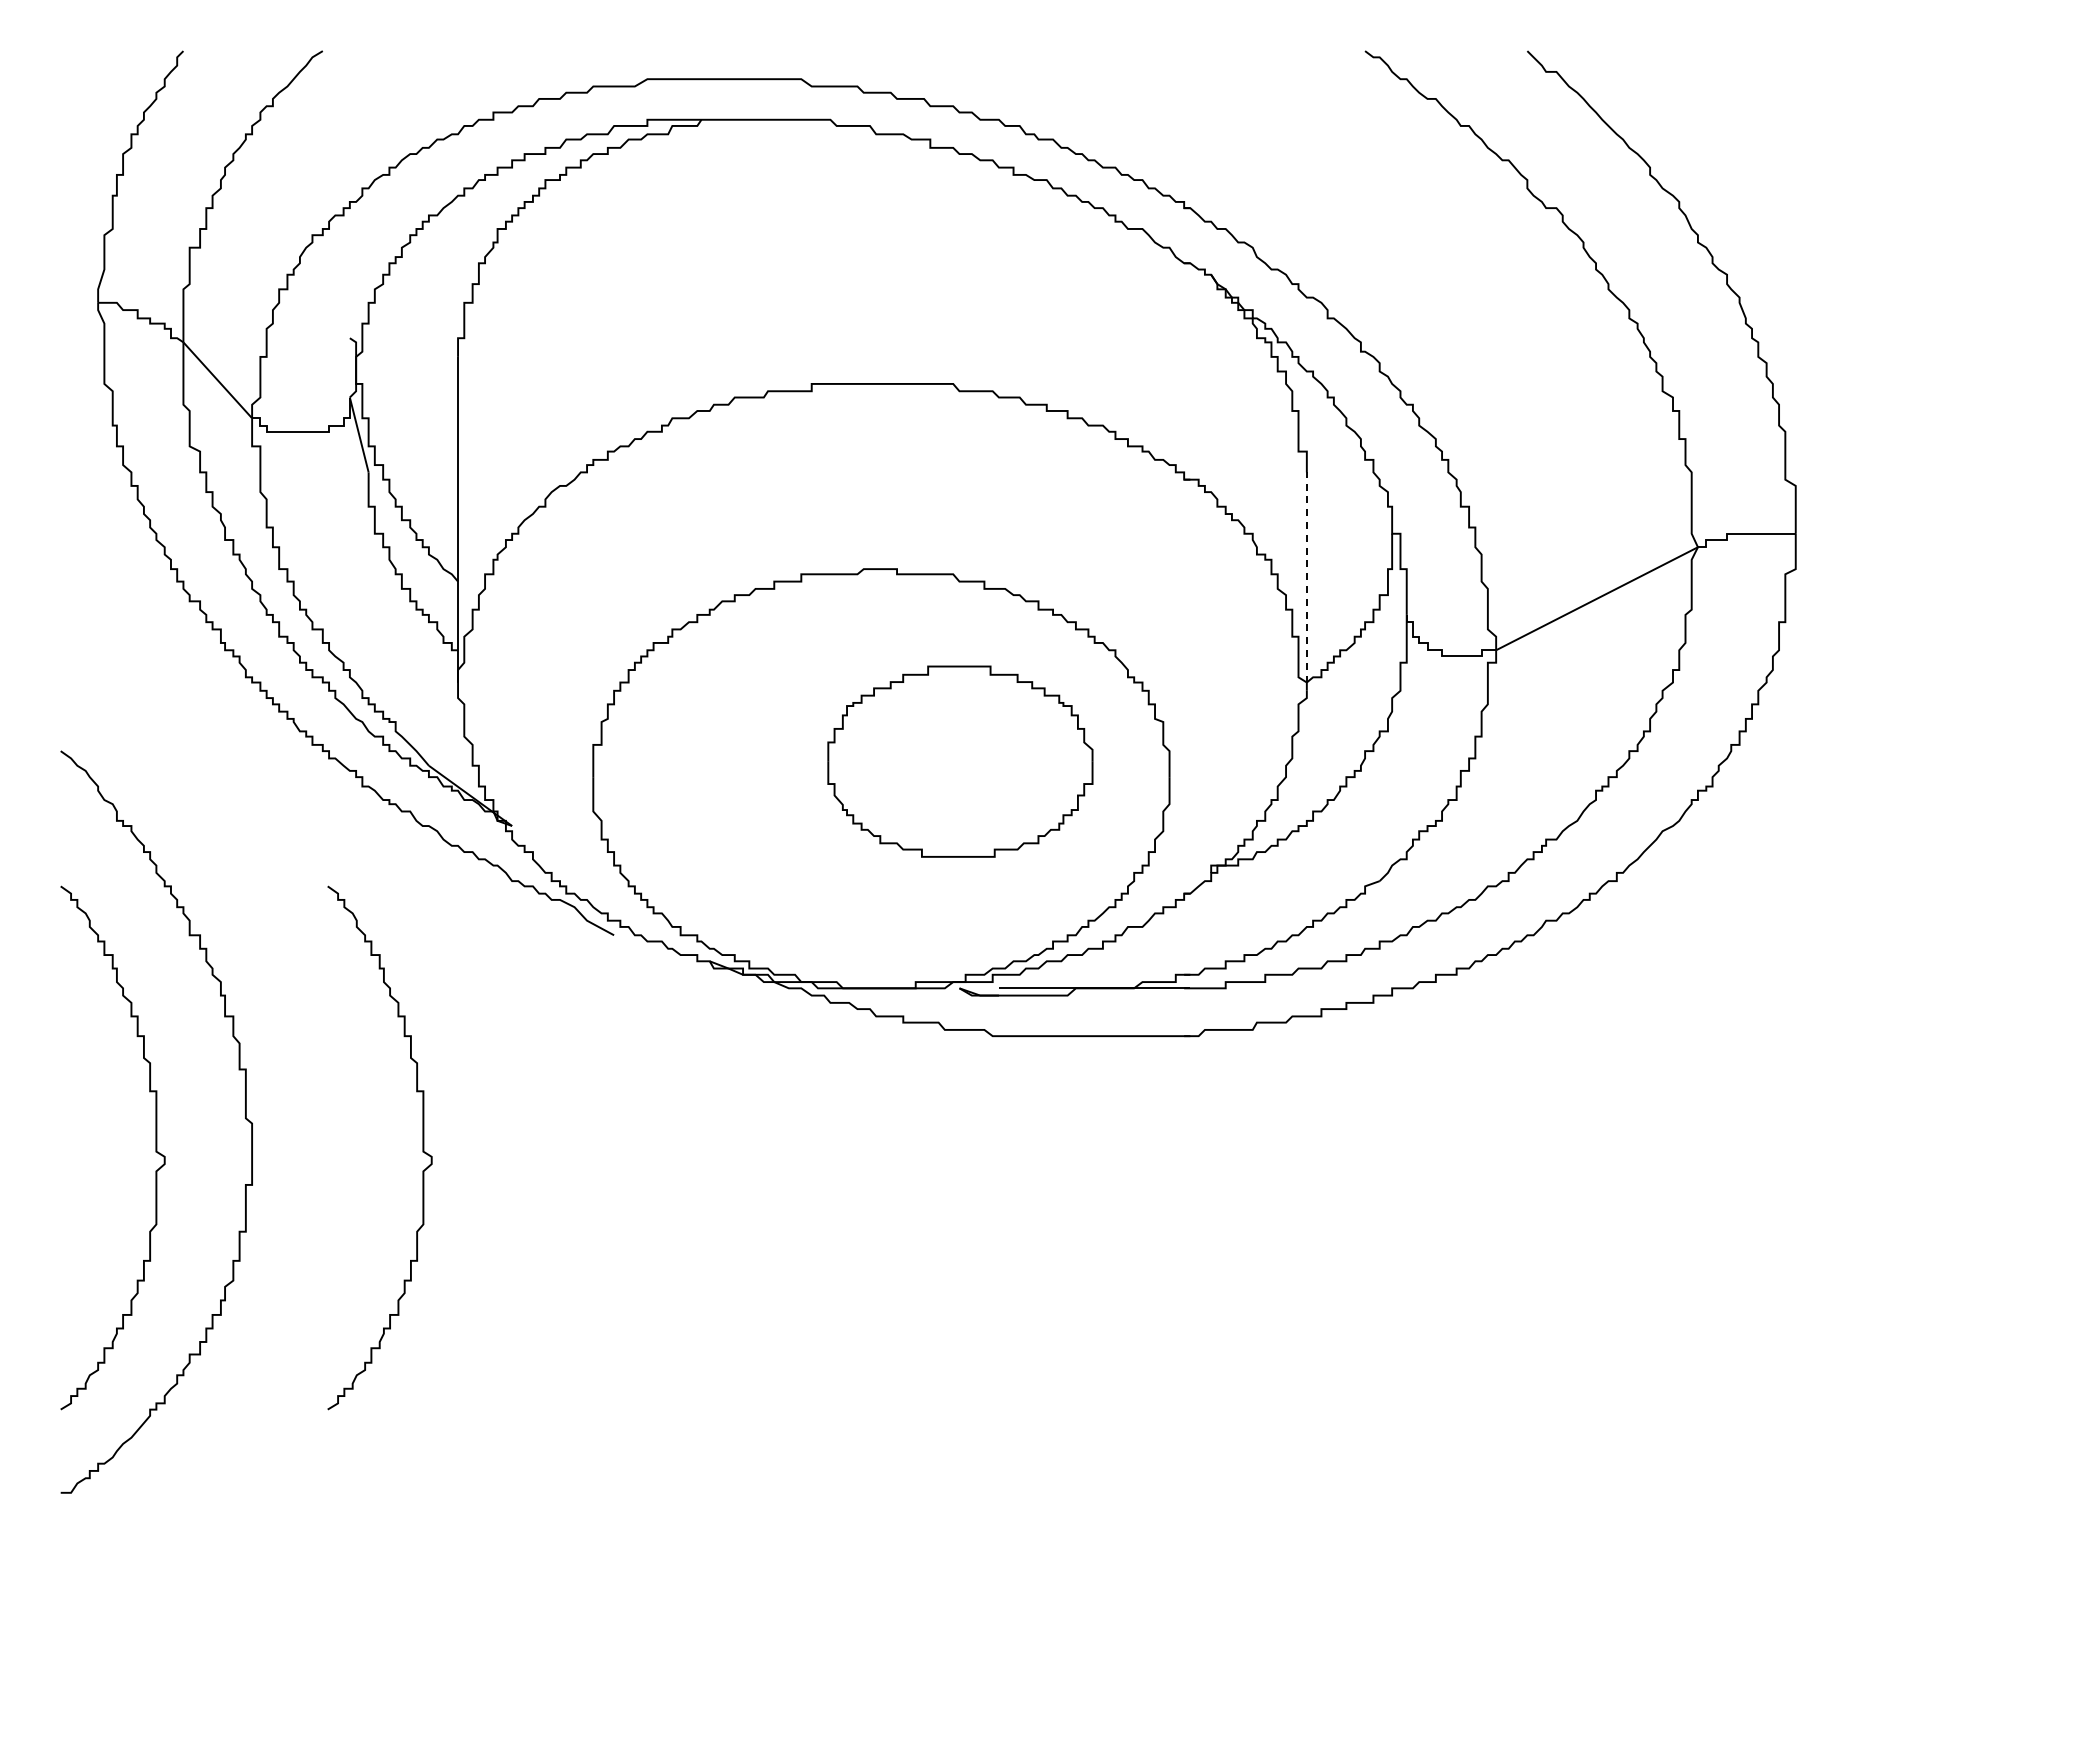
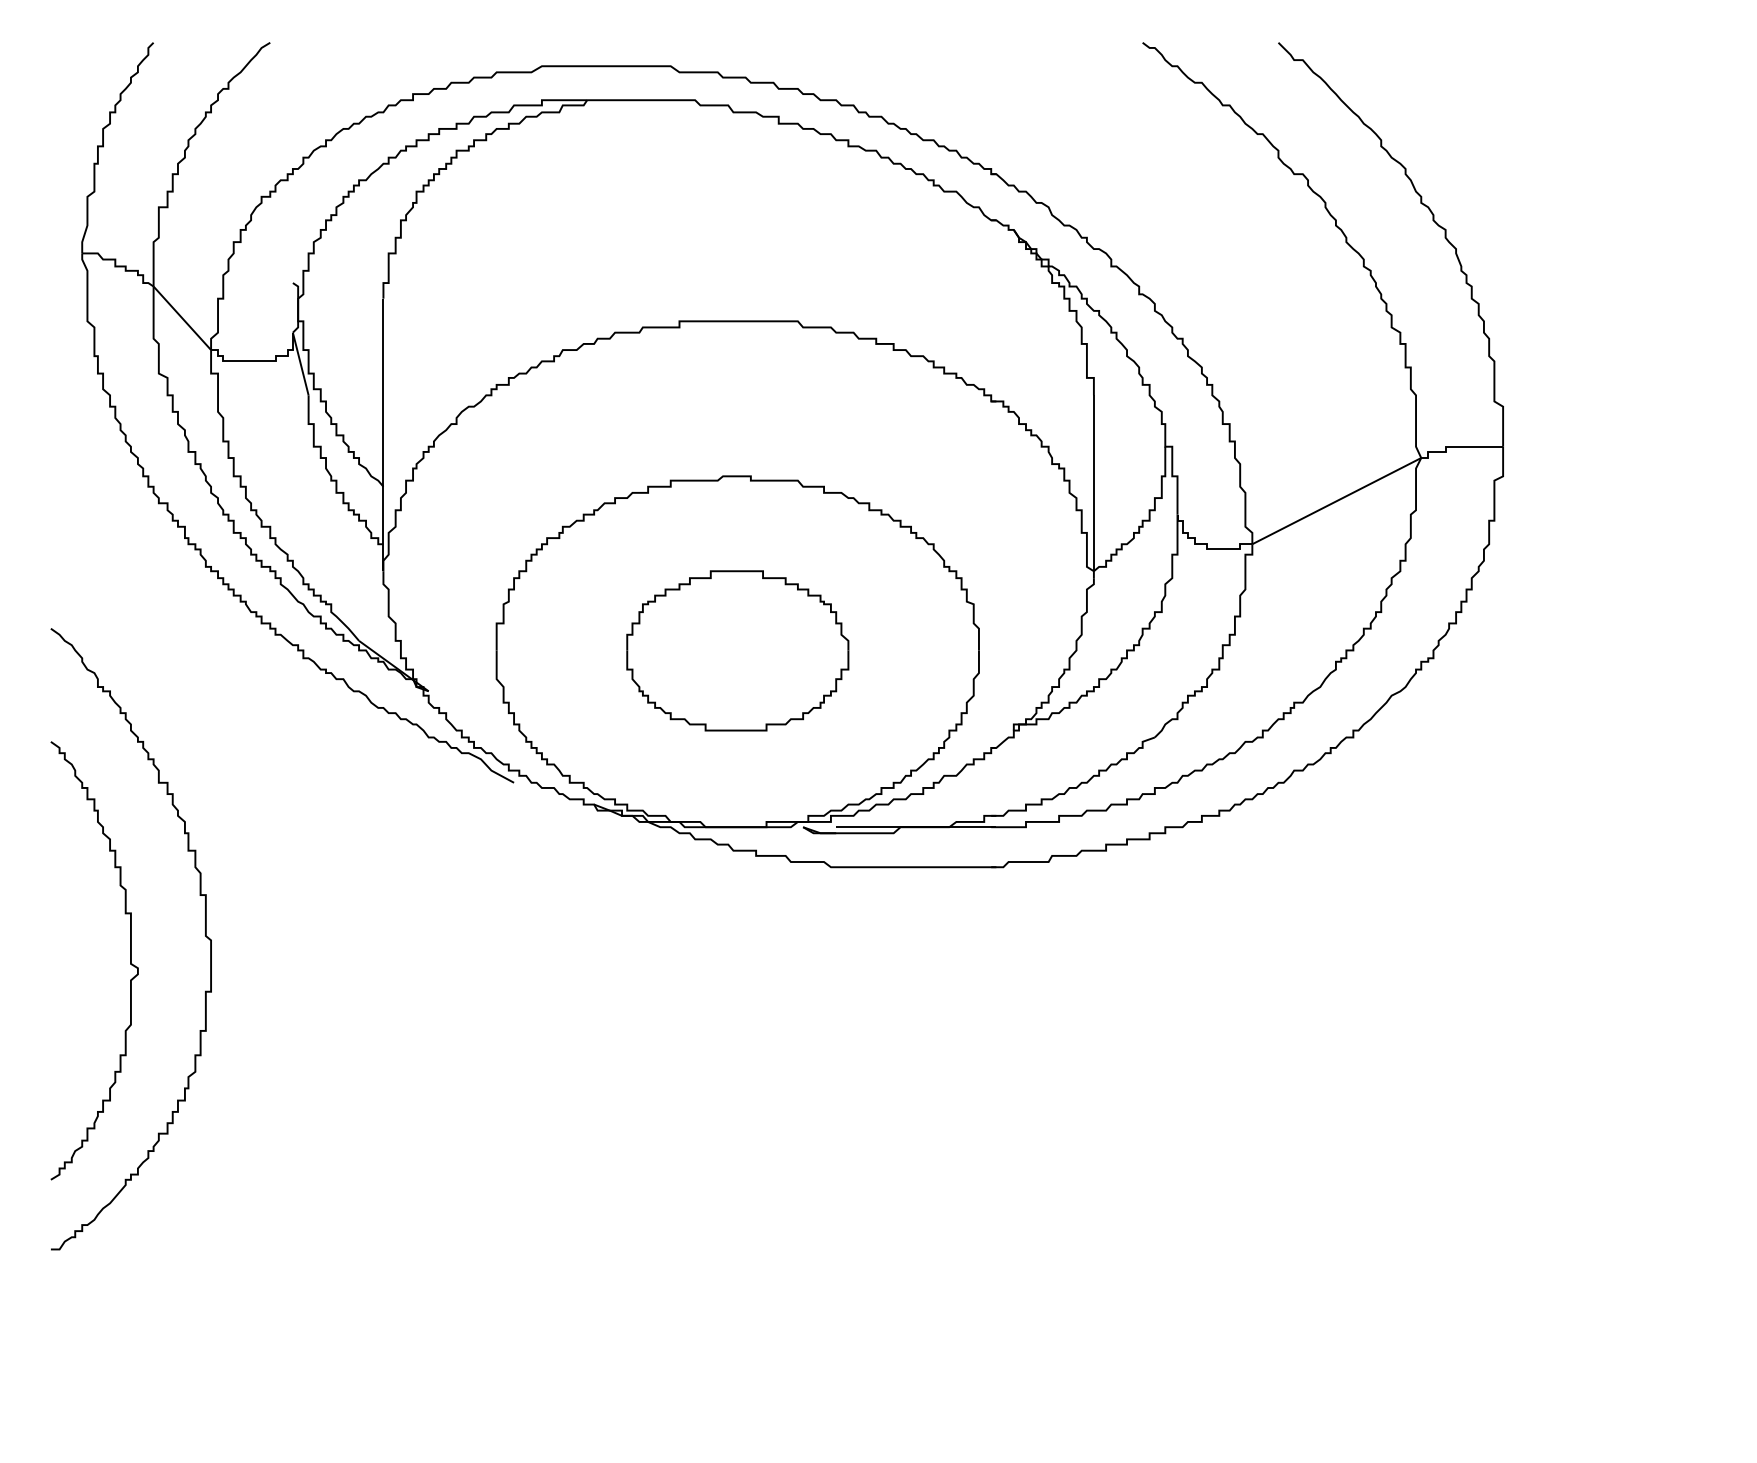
line: (1306, 576) -> (1093, 482), dashed -> solid
part: (960, 761) -> (737, 650), moved
curve: (422, 1147) -> (353, 960), removed

